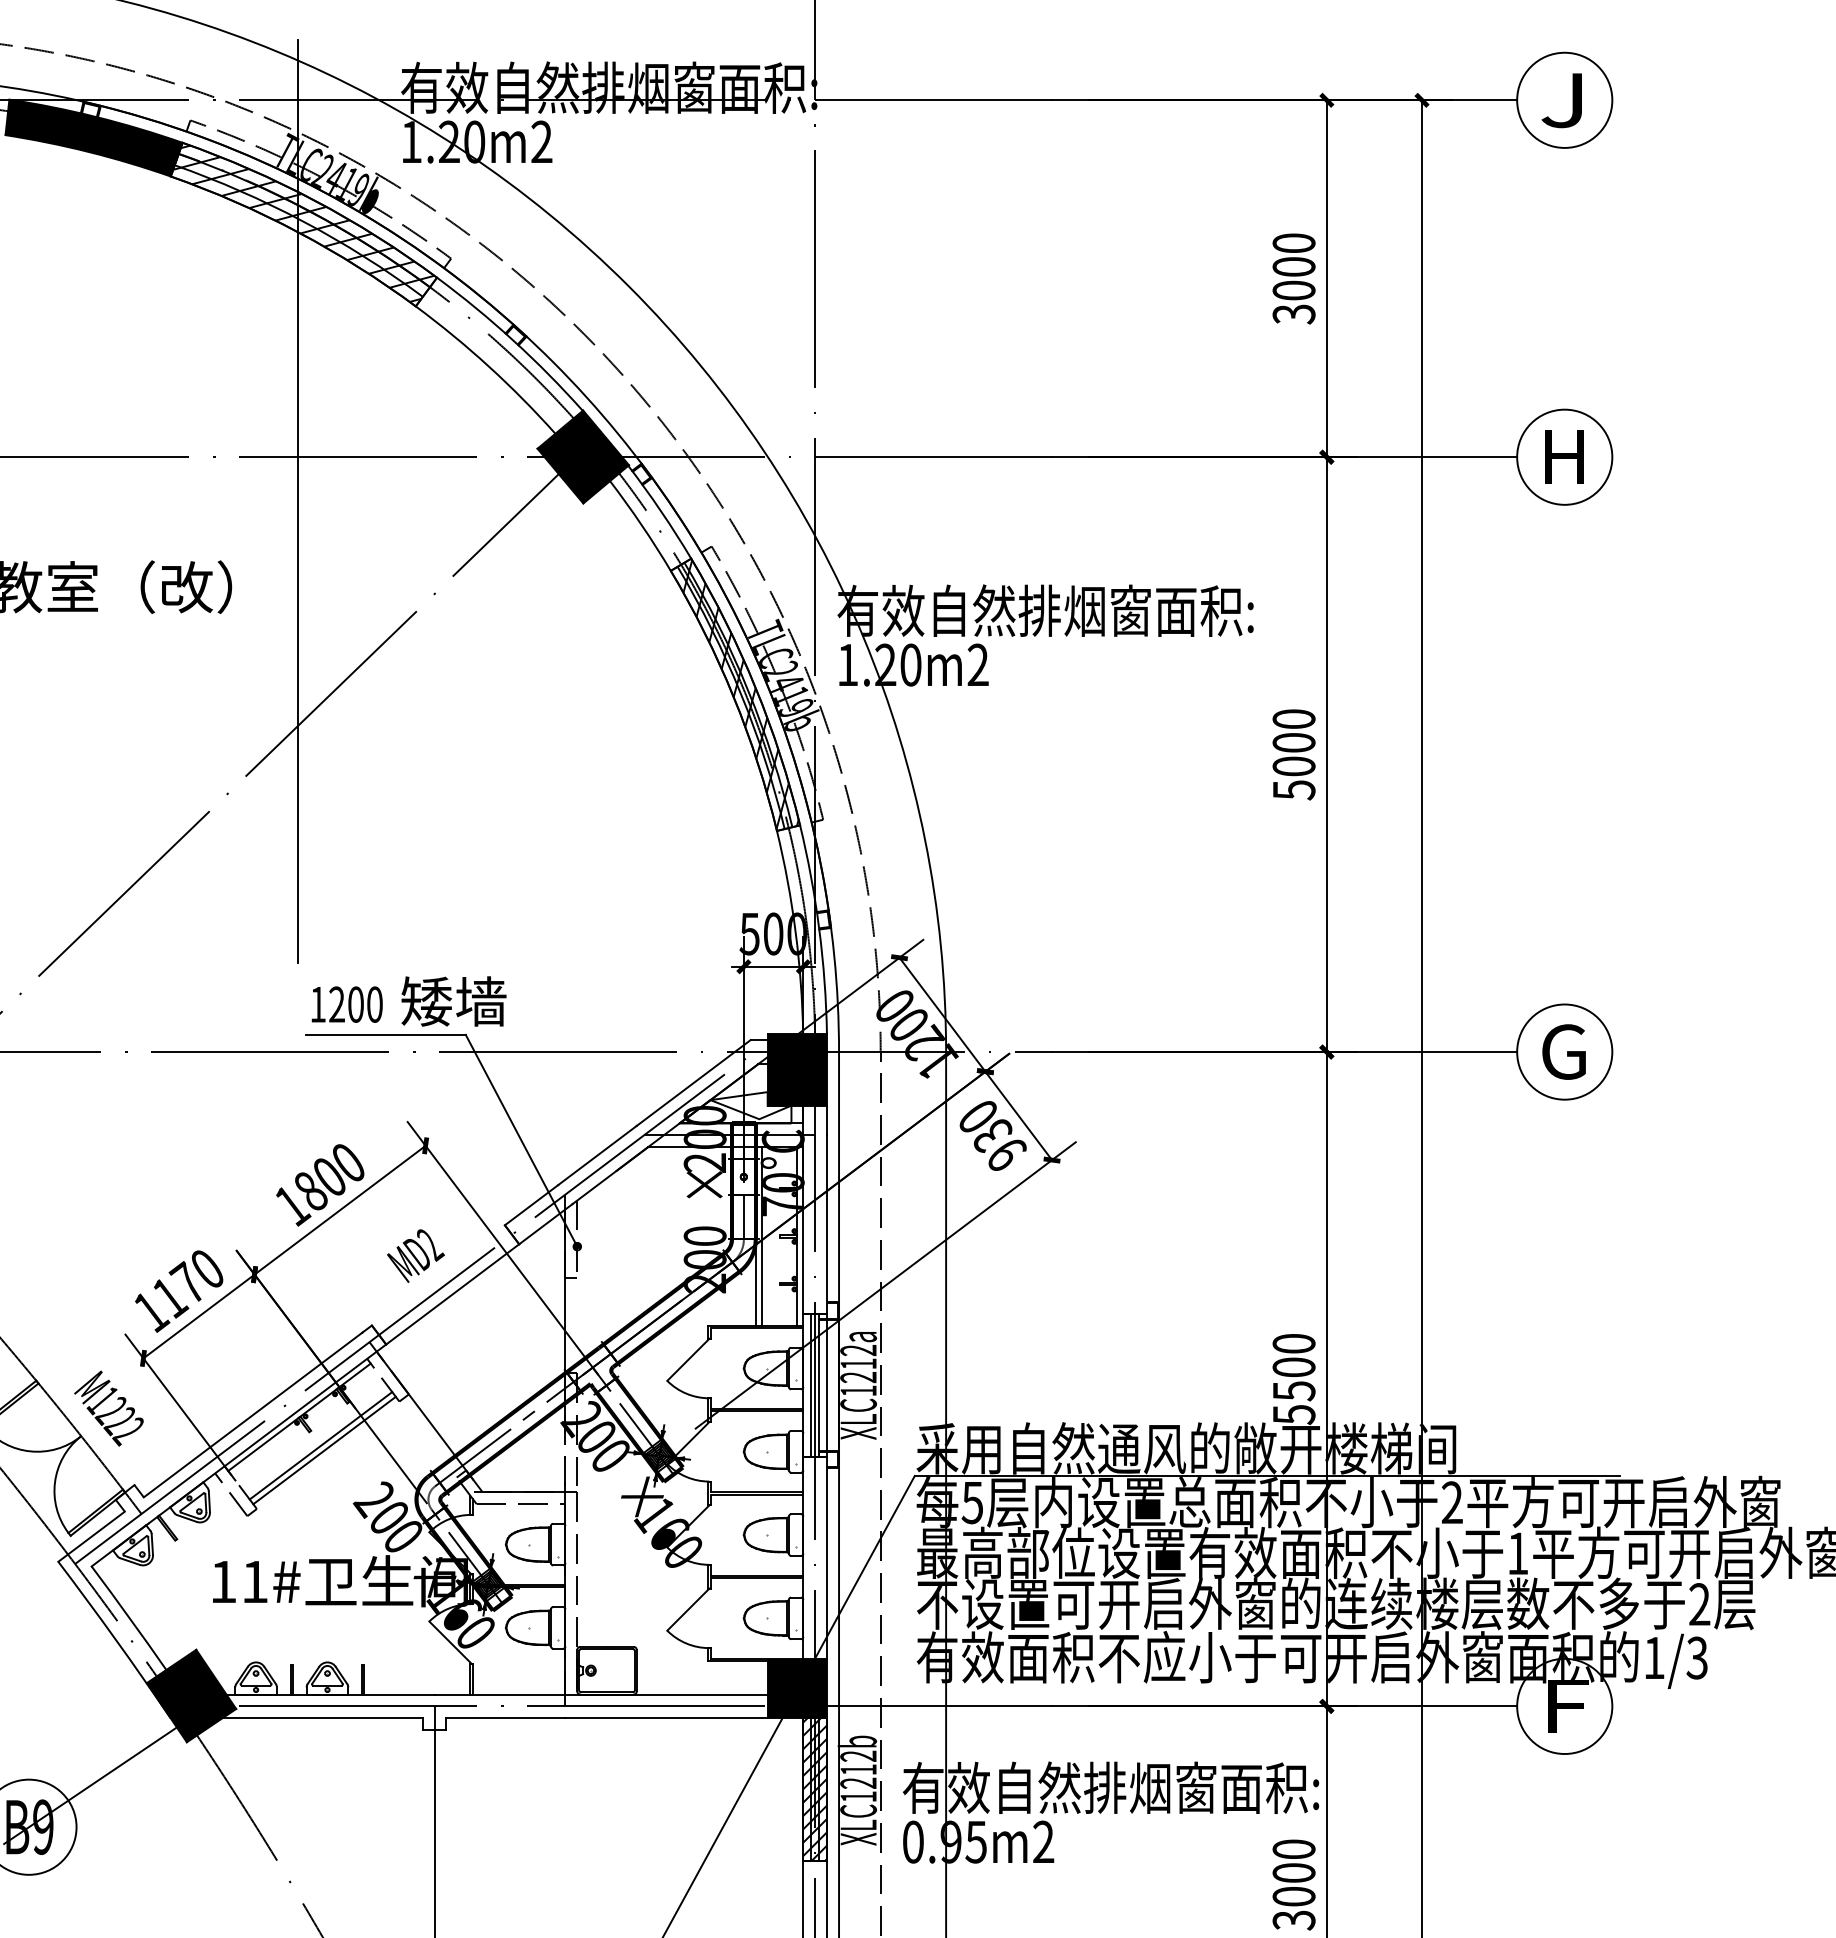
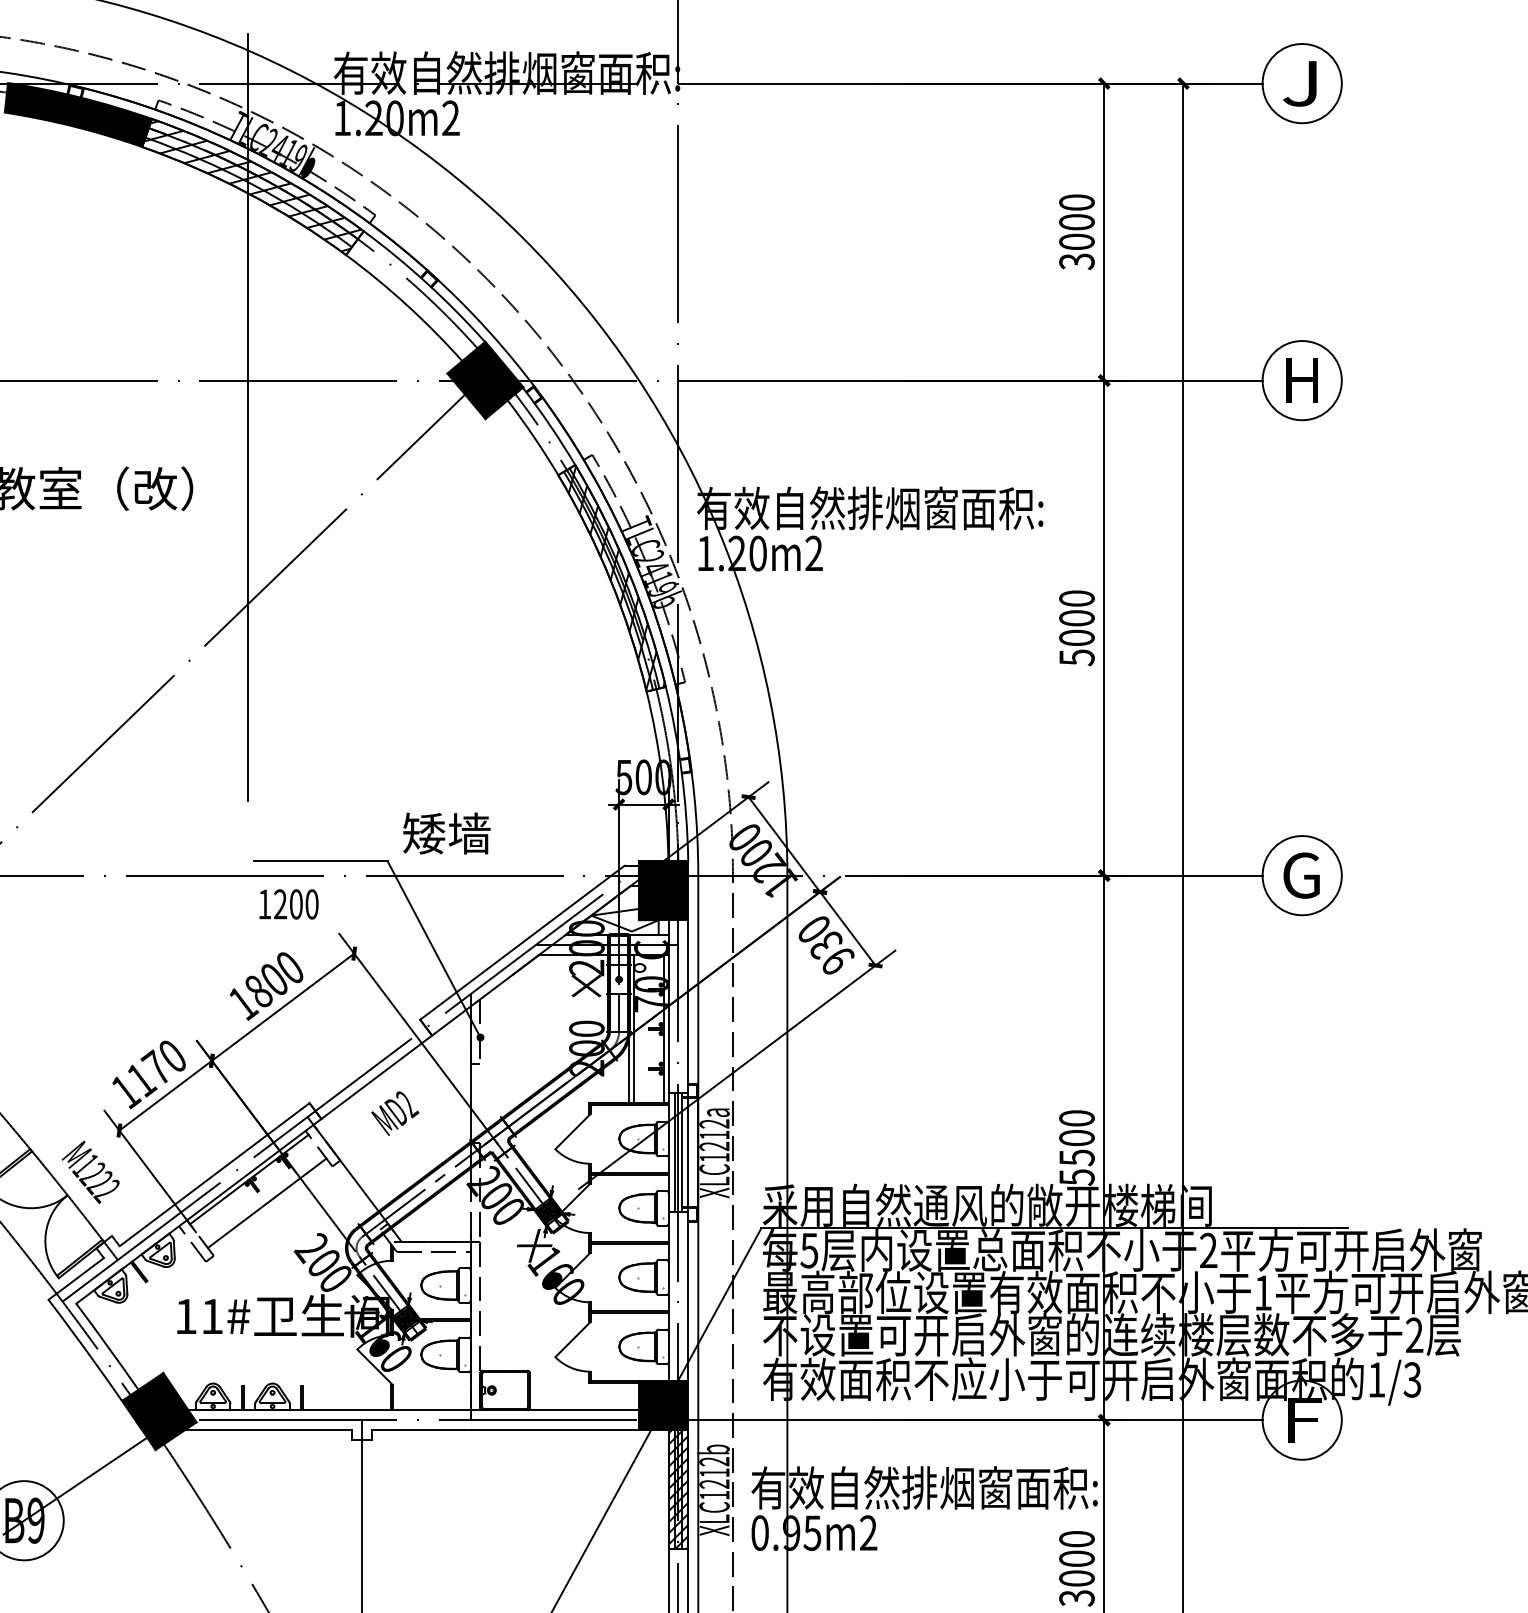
text: (453, 1001) -> (446, 833), moved
text: (346, 1004) -> (288, 904), moved
text: (415, 1255) -> (394, 1113), moved
line: (324, 1450) -> (270, 1207), removed

